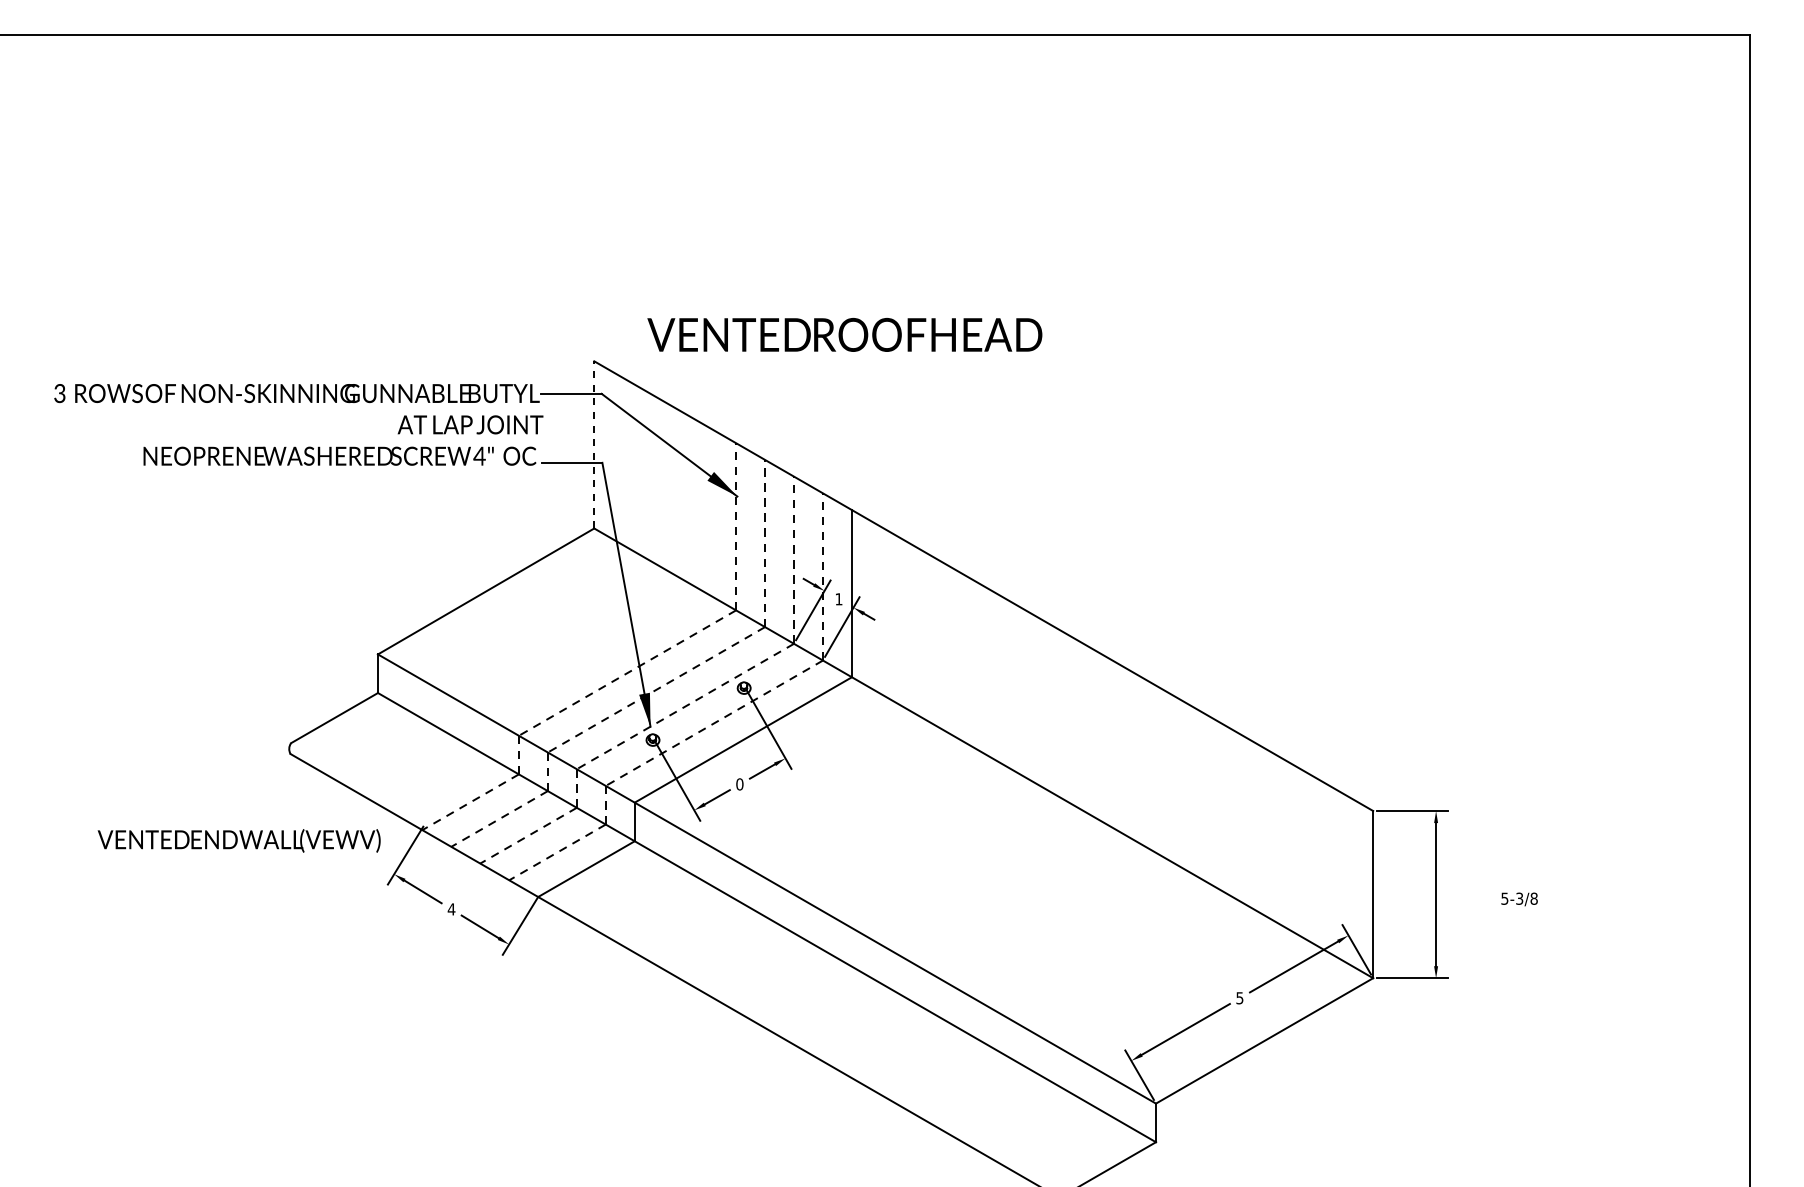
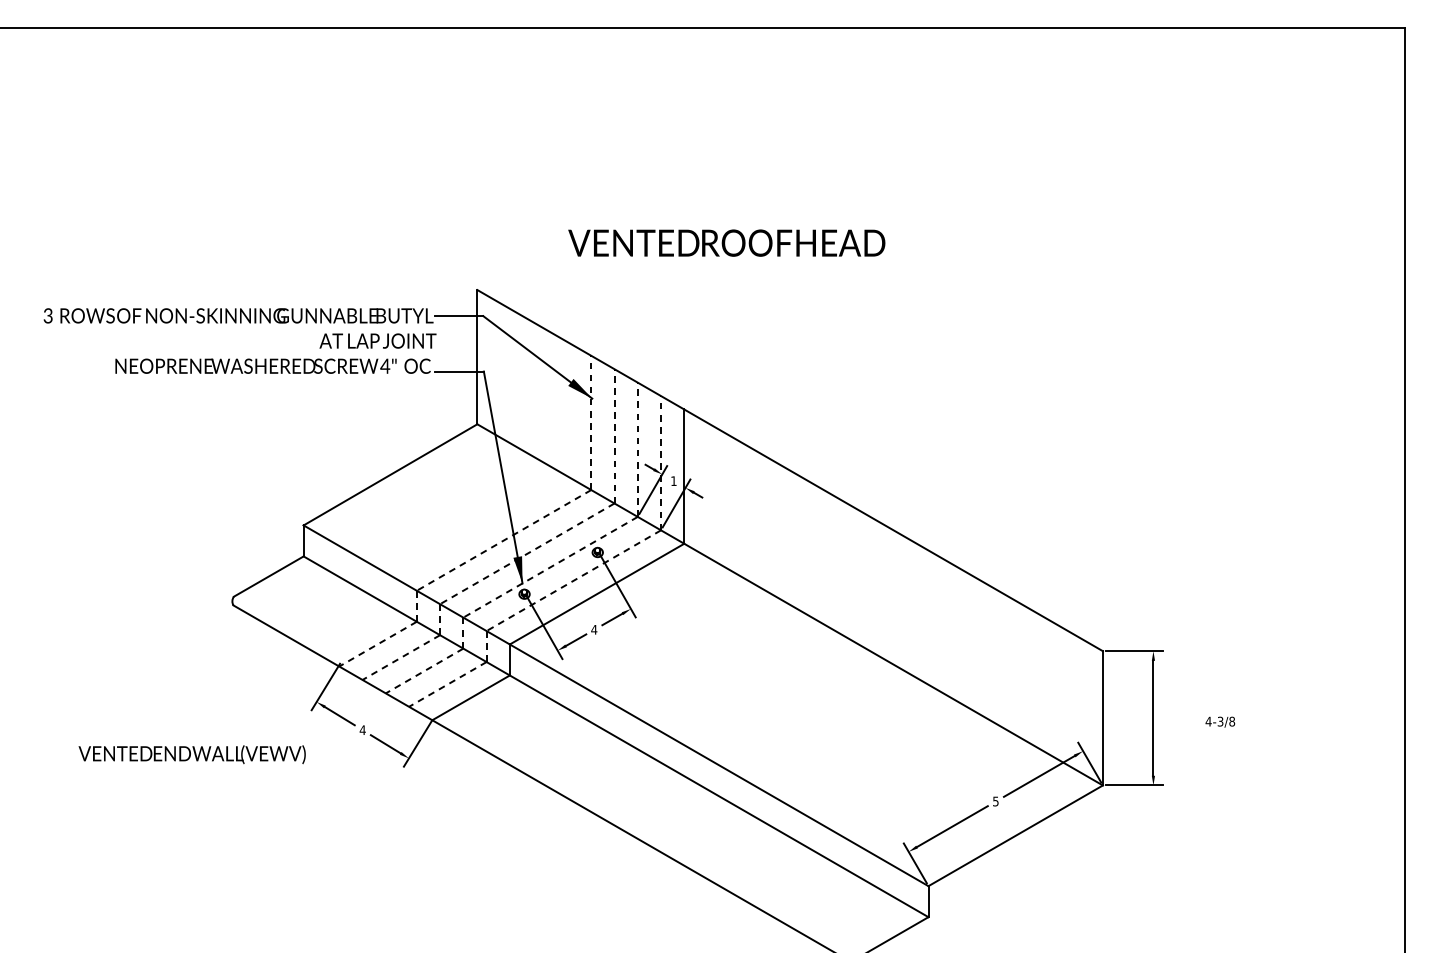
text: (844, 334) -> (726, 242), moved
line: (594, 444) -> (477, 356), dashed -> solid
text: (739, 784) -> (593, 629), 0 -> 4
text: (238, 840) -> (191, 754), moved
text: (1504, 898) -> (1208, 721), 5-3/8 -> 4-3/8

